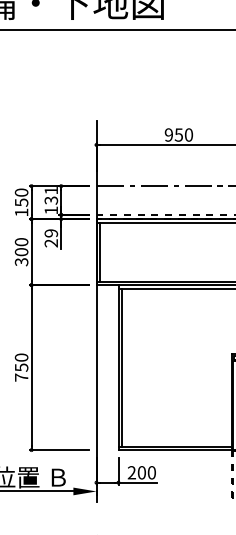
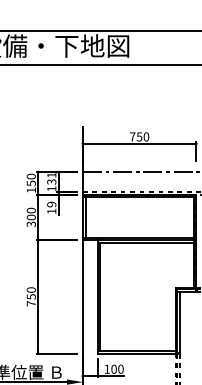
text: (168, 134) -> (132, 136), 950 -> 750
text: (50, 243) -> (51, 211), 29 -> 19
text: (130, 471) -> (106, 368), 200 -> 100

